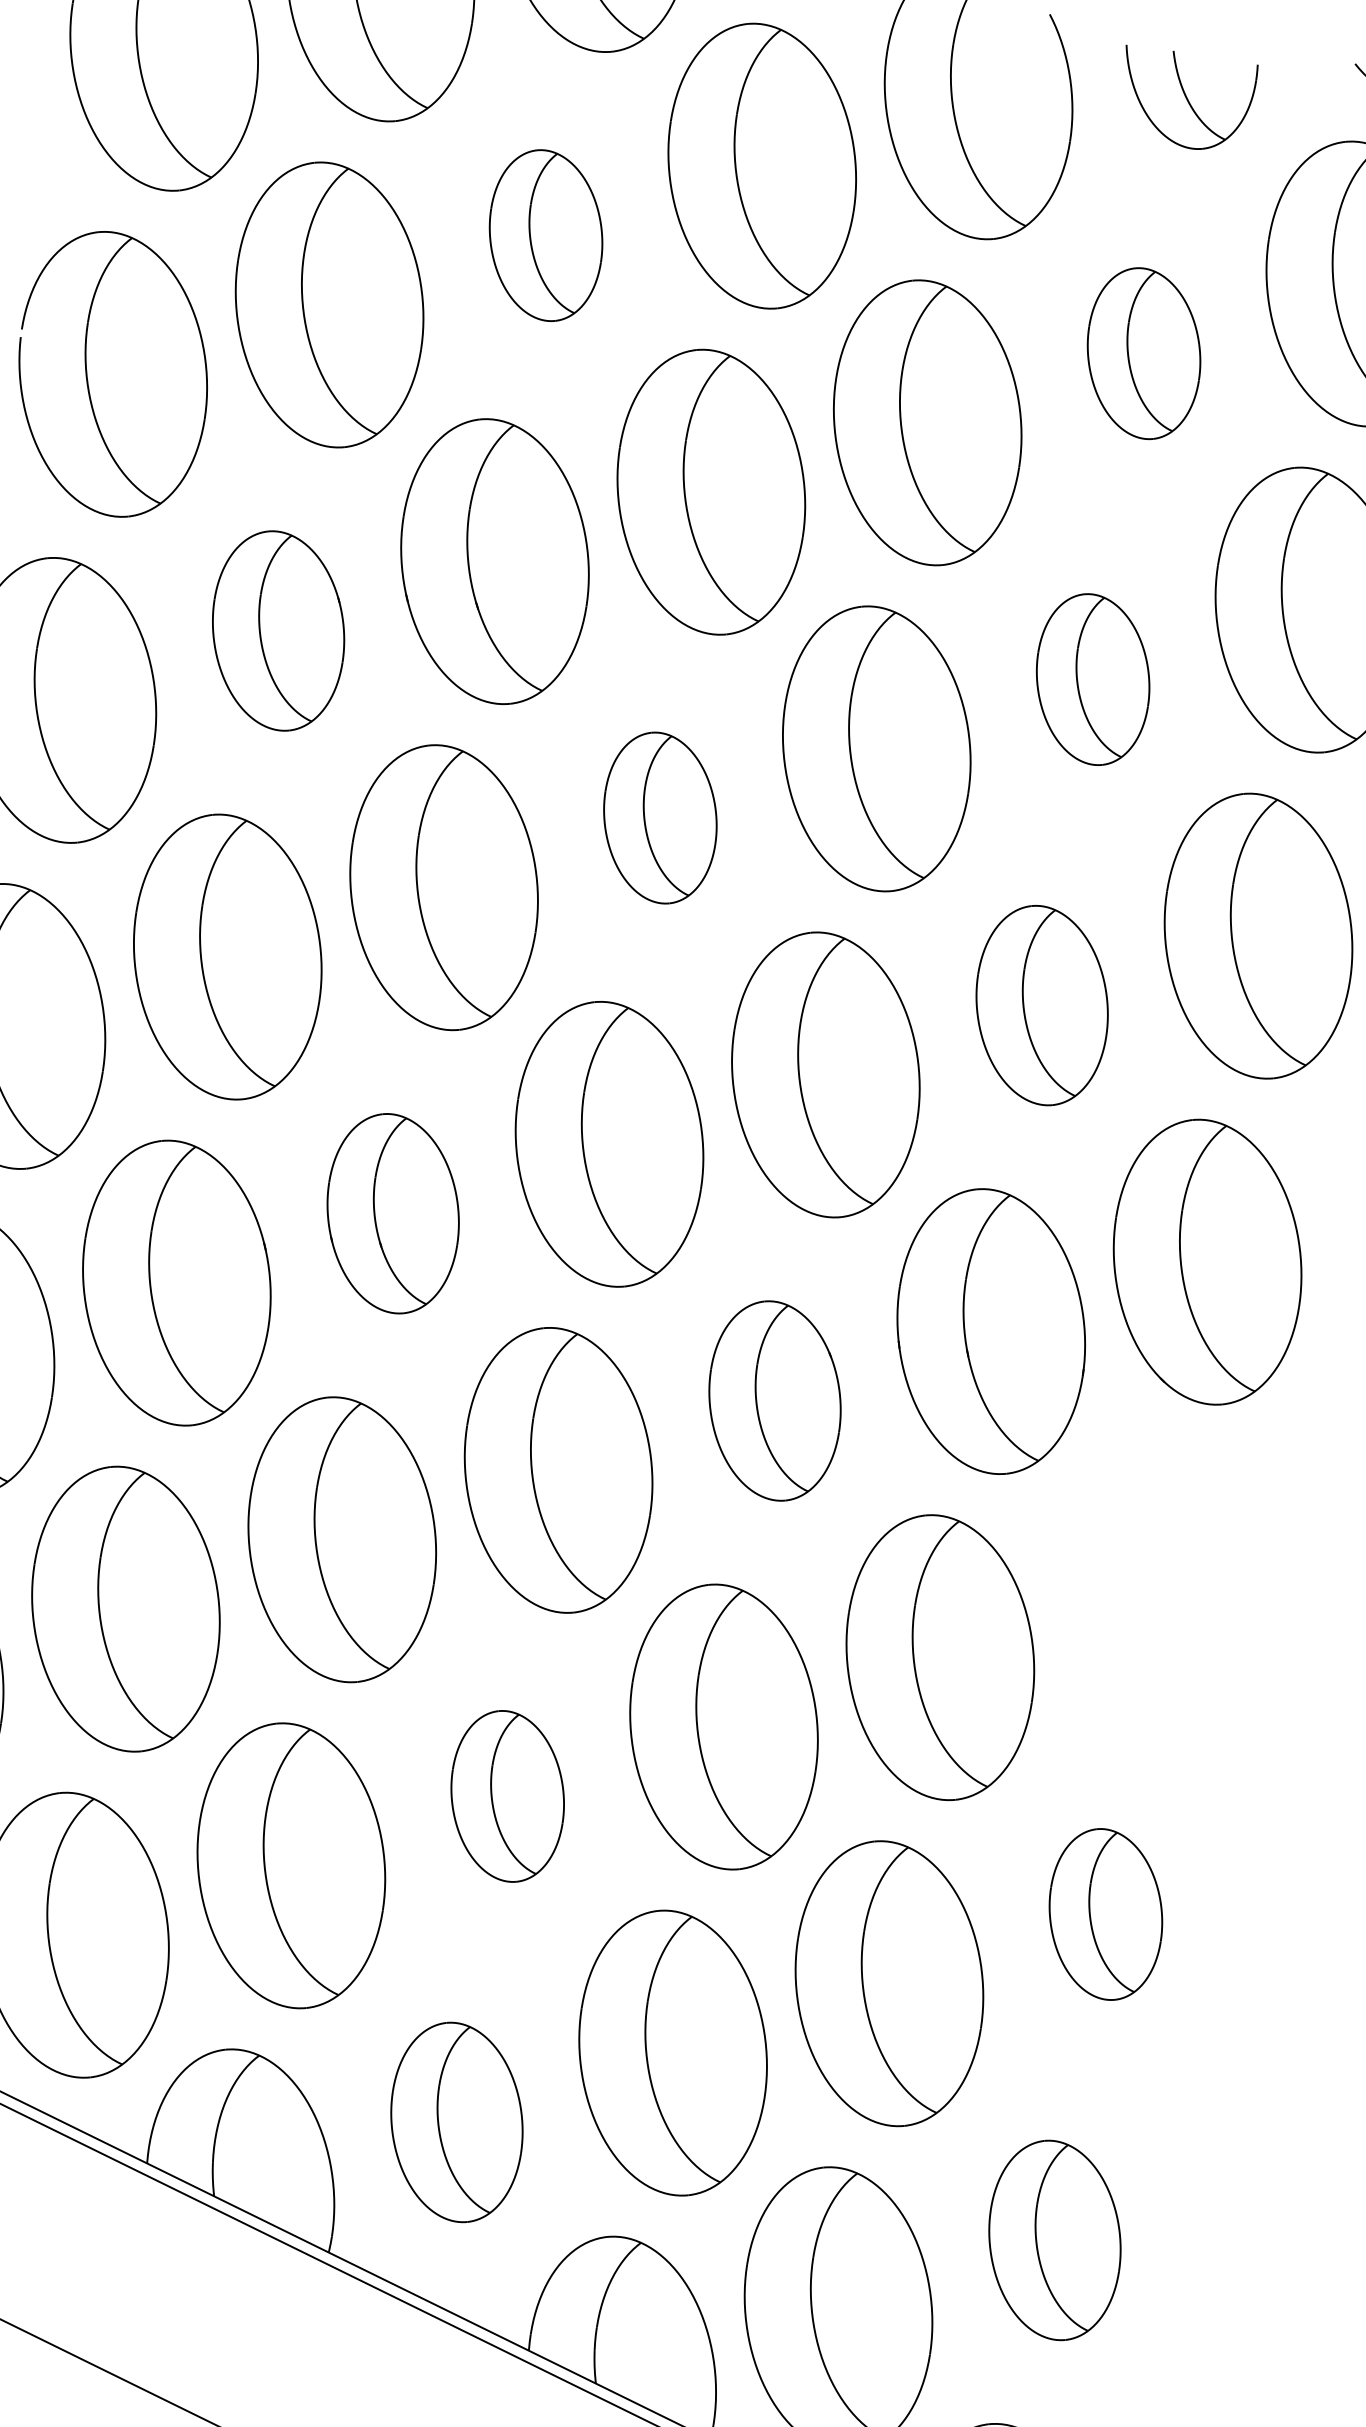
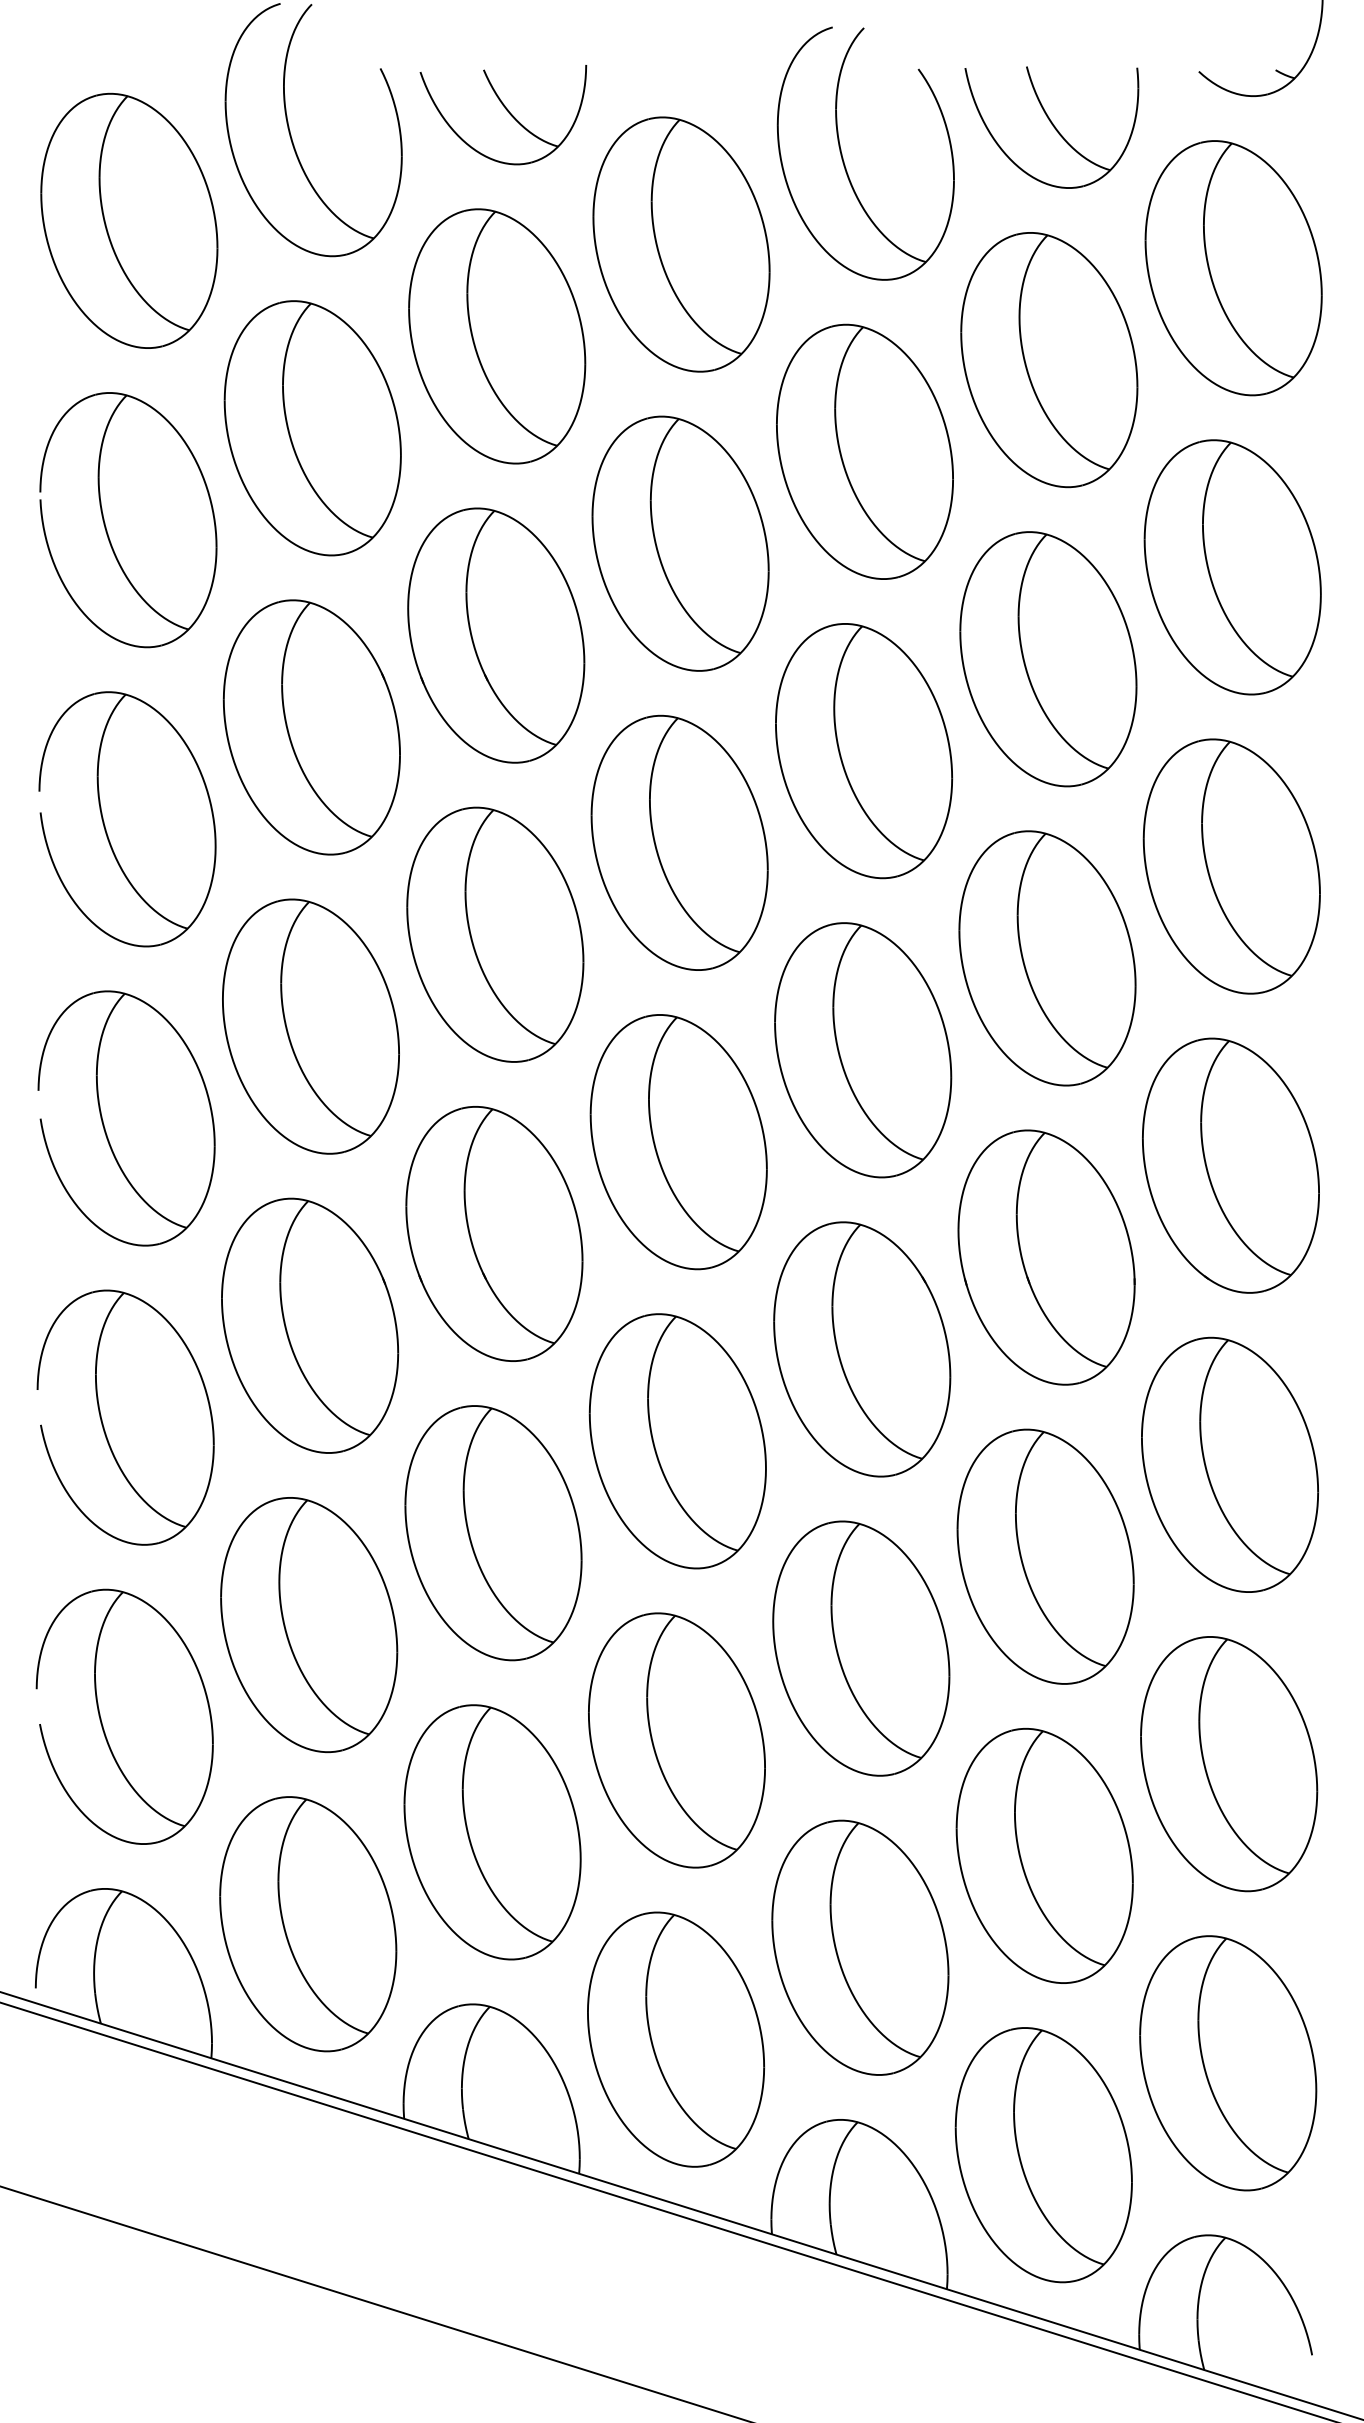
part: (1185, 100) -> (1051, 127), size x1.43
part: (546, 235) -> (497, 336), size x1.67
part: (1144, 353) -> (1049, 360), size x1.67
part: (278, 630) -> (311, 727), size x1.43
part: (1093, 679) -> (1048, 659), size x1.67
part: (660, 817) -> (679, 842), size x1.67
part: (1042, 1005) -> (1047, 958), size x1.43
part: (393, 1213) -> (494, 1233), size x1.43
part: (775, 1401) -> (862, 1349), size x1.43
part: (1156, 1587) -> (1229, 1464), added
part: (507, 1796) -> (676, 1740), size x1.67
part: (1106, 1914) -> (1229, 1764), size x1.67
part: (457, 2122) -> (676, 2039), size x1.43
part: (1055, 2240) -> (1228, 2063), size x1.43

